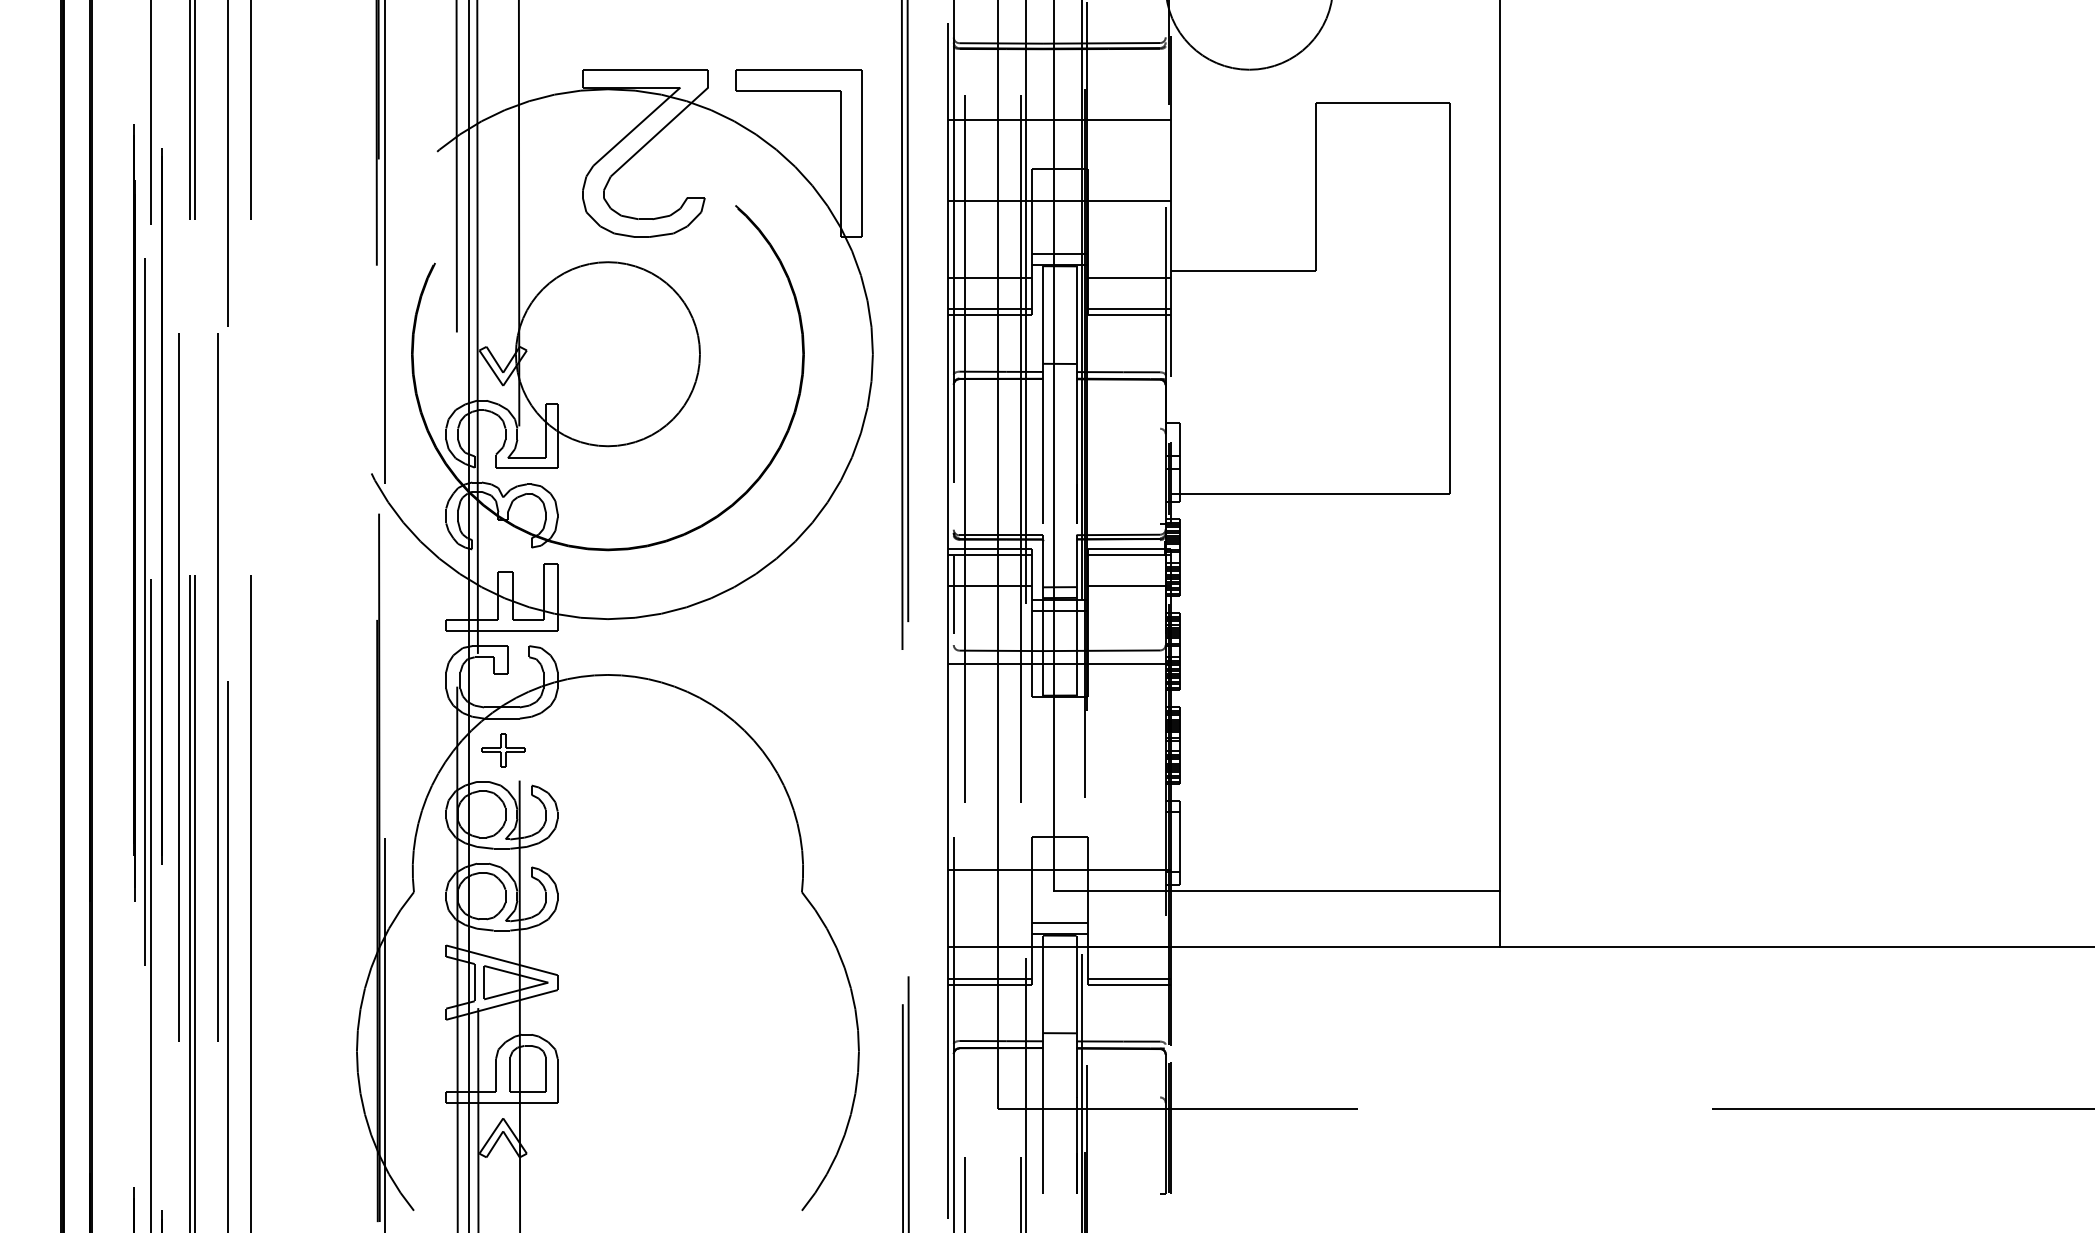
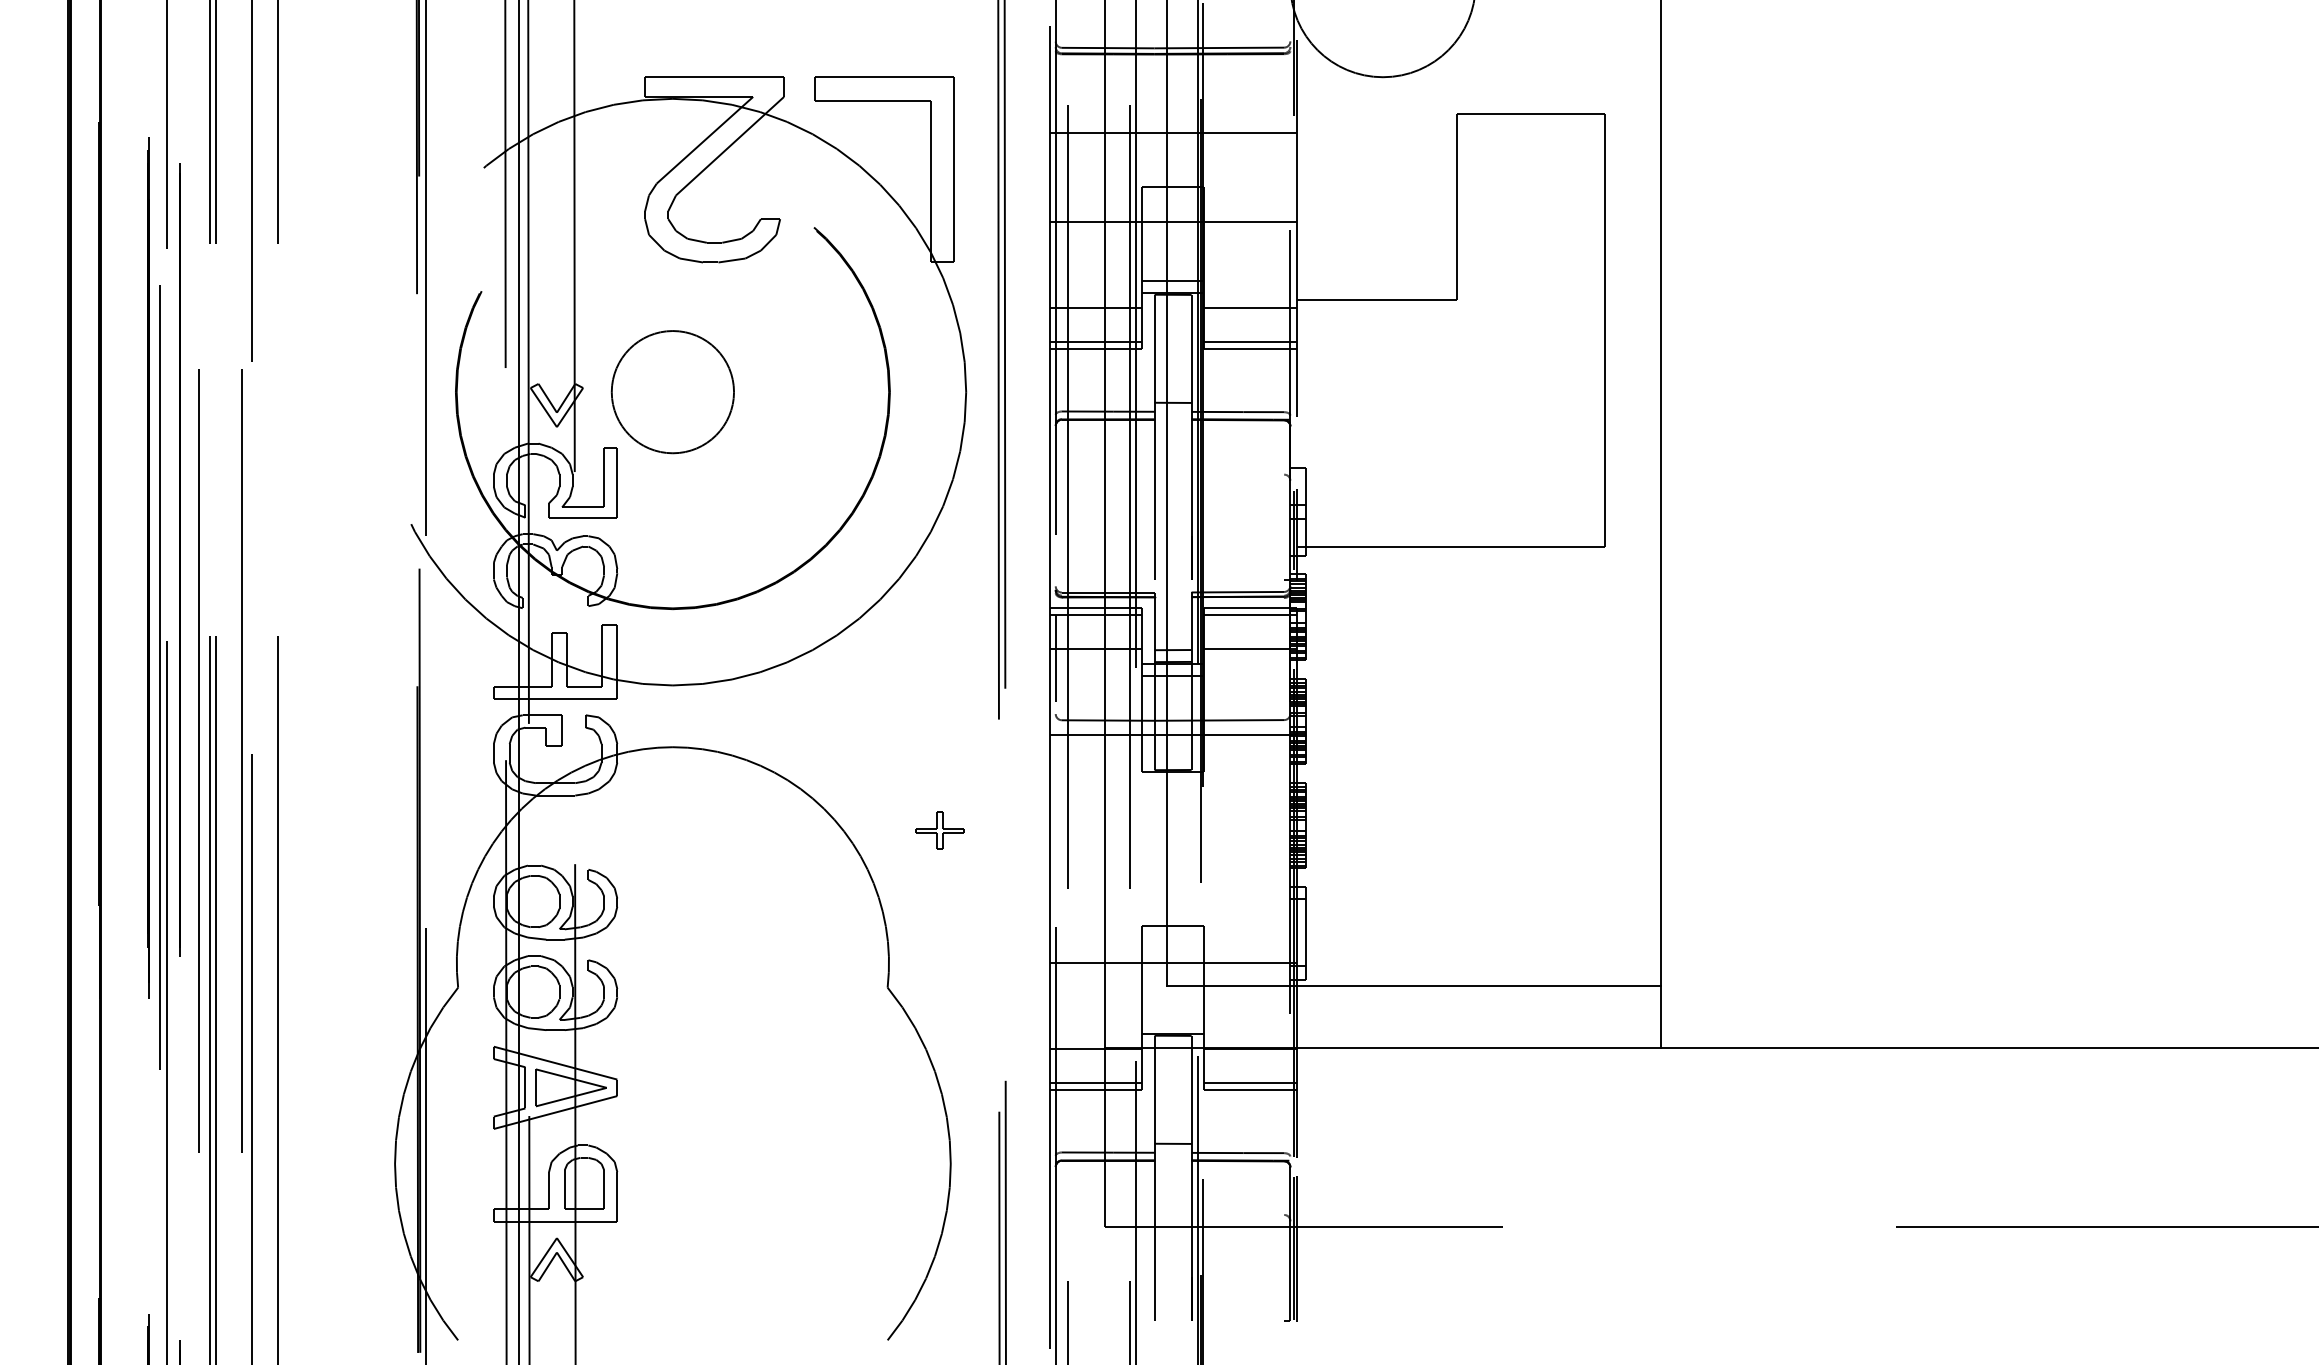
circle: (607, 354) -> (672, 392), size x0.6
part: (502, 750) -> (939, 830), moved
line: (1059, 922) -> (1172, 1021), removed

